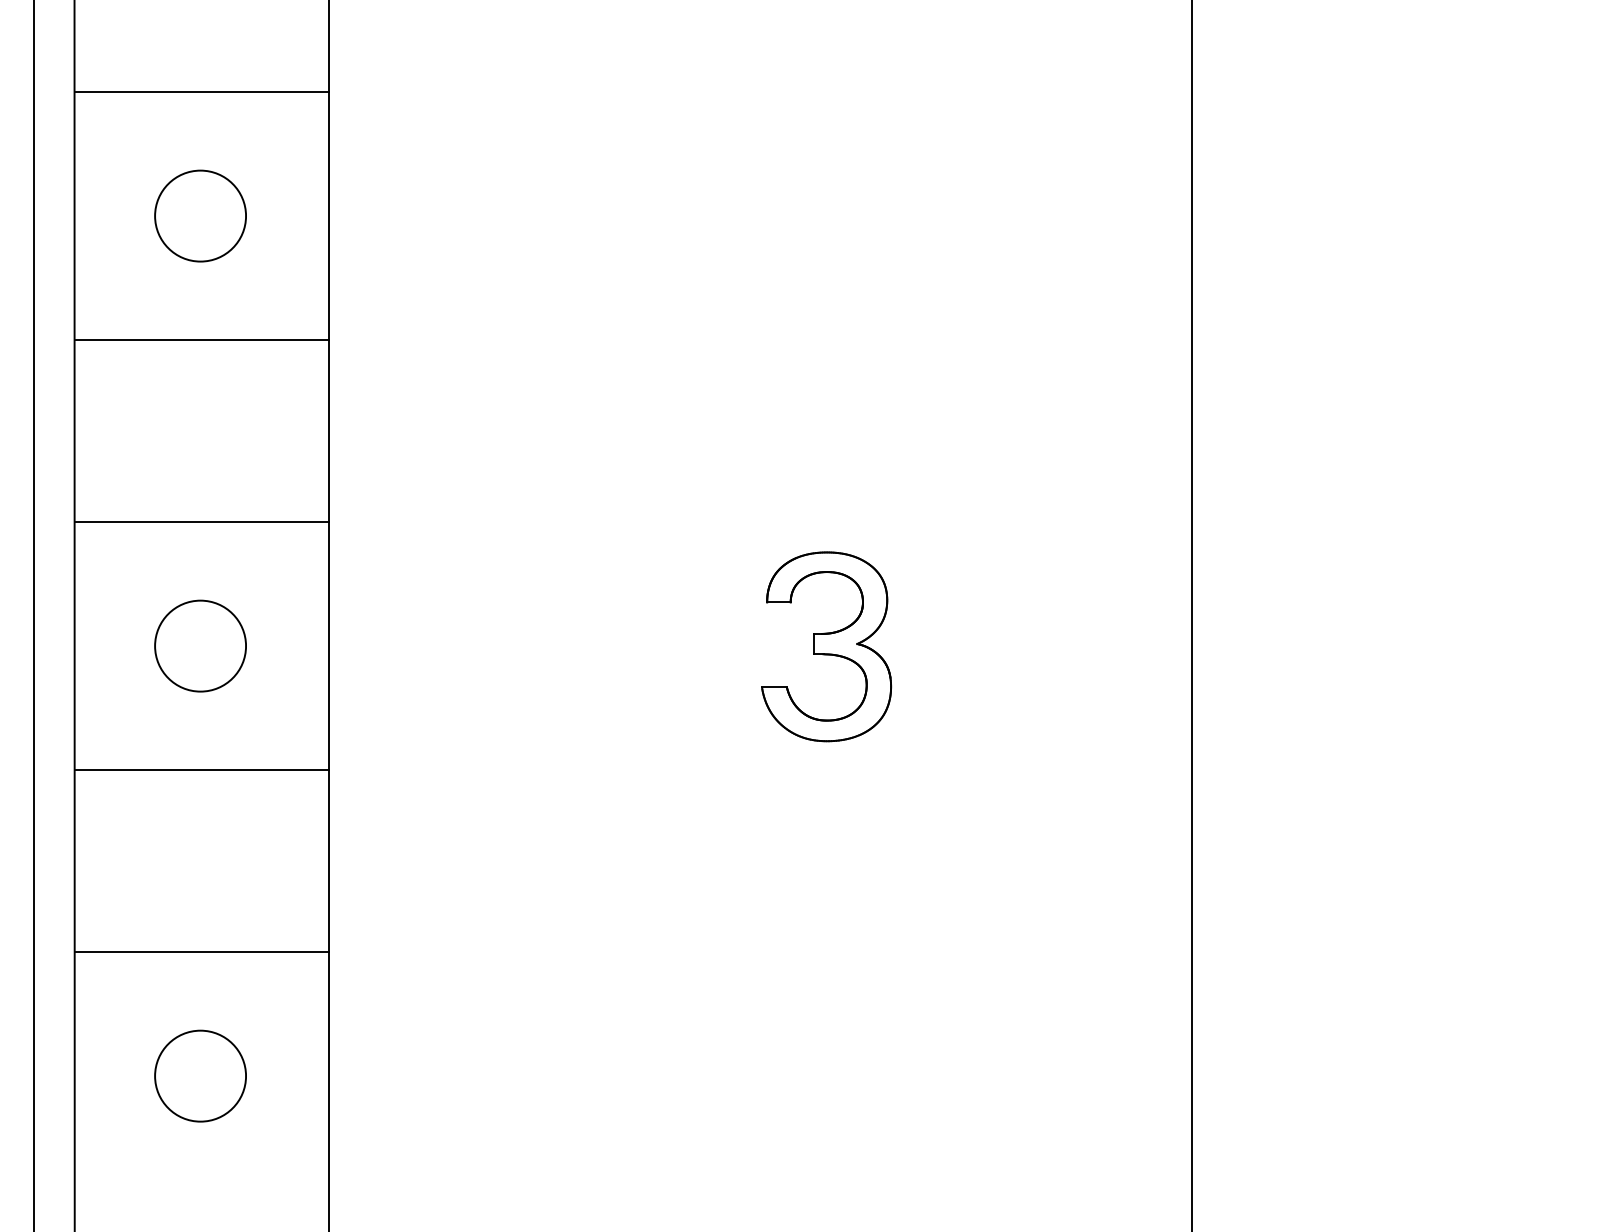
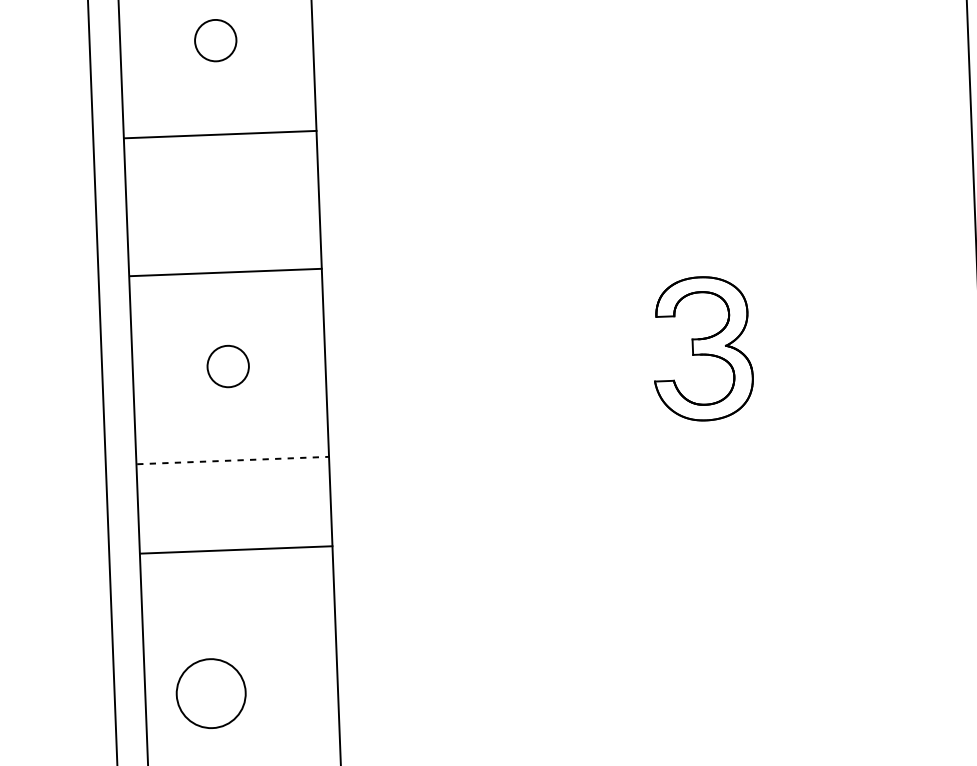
circle: (200, 215) -> (215, 40), size x0.6
circle: (200, 645) -> (228, 366), size x0.6
line: (202, 770) -> (233, 460), solid -> dashed
line: (201, 952) -> (236, 550), moved
circle: (200, 1075) -> (211, 693), moved

